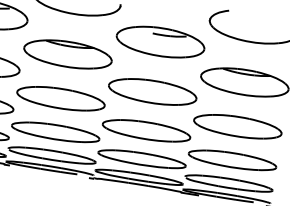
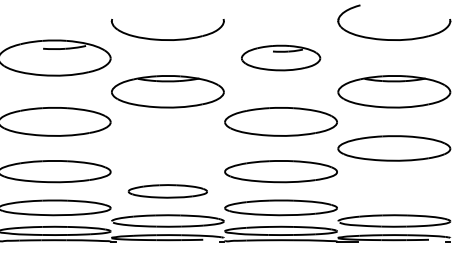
part: (160, 41) -> (280, 57), size x0.7
part: (60, 98) -> (167, 148), removed
part: (55, 132) -> (167, 191), size x0.7
part: (232, 160) -> (394, 191), removed

